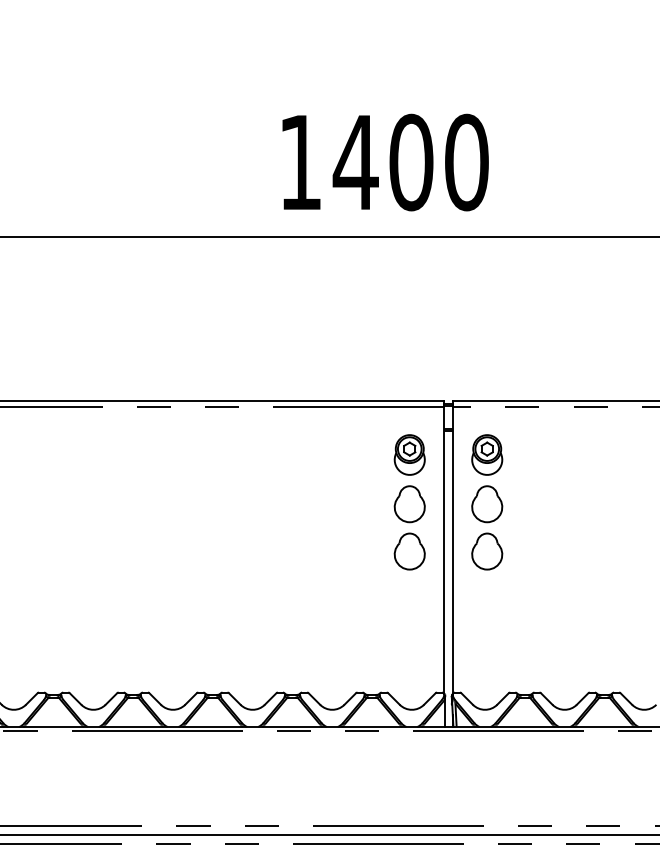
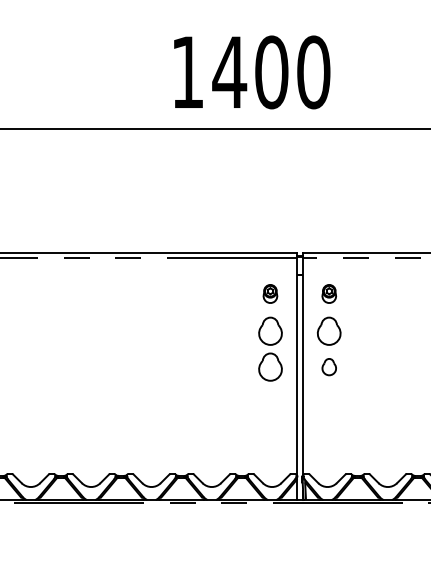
part: (409, 454) -> (270, 293), size x0.6
part: (487, 454) -> (329, 293), size x0.6
part: (487, 551) -> (329, 367), size x0.6

